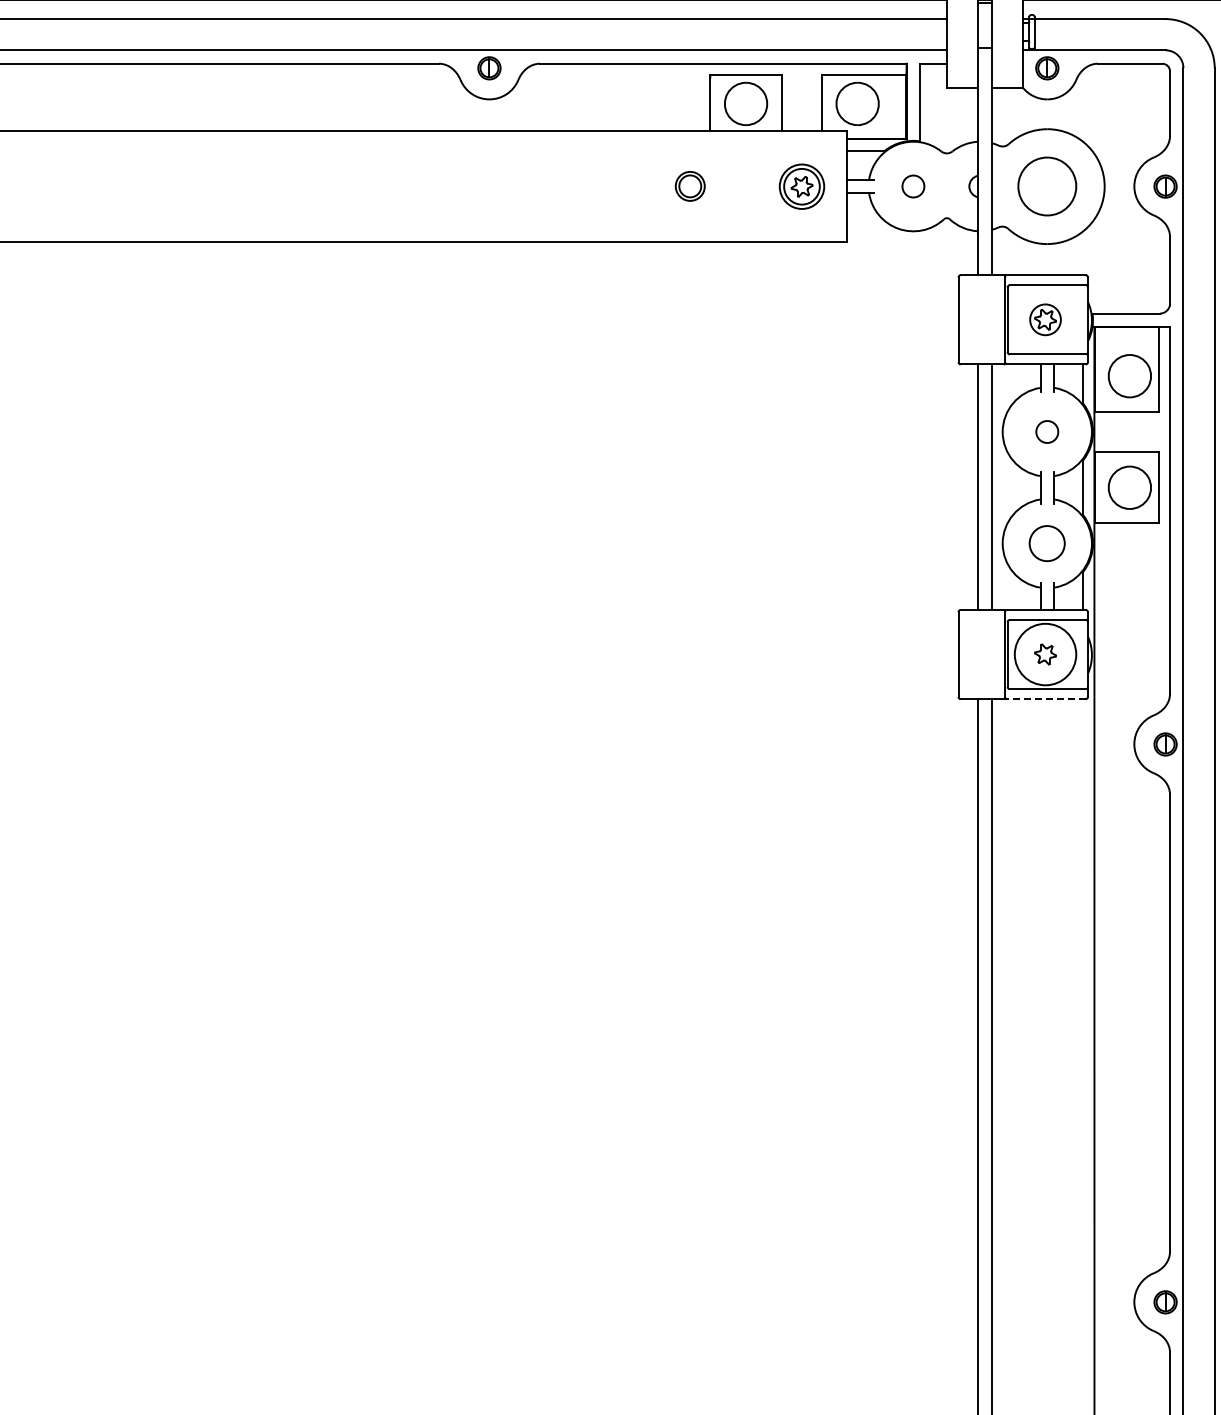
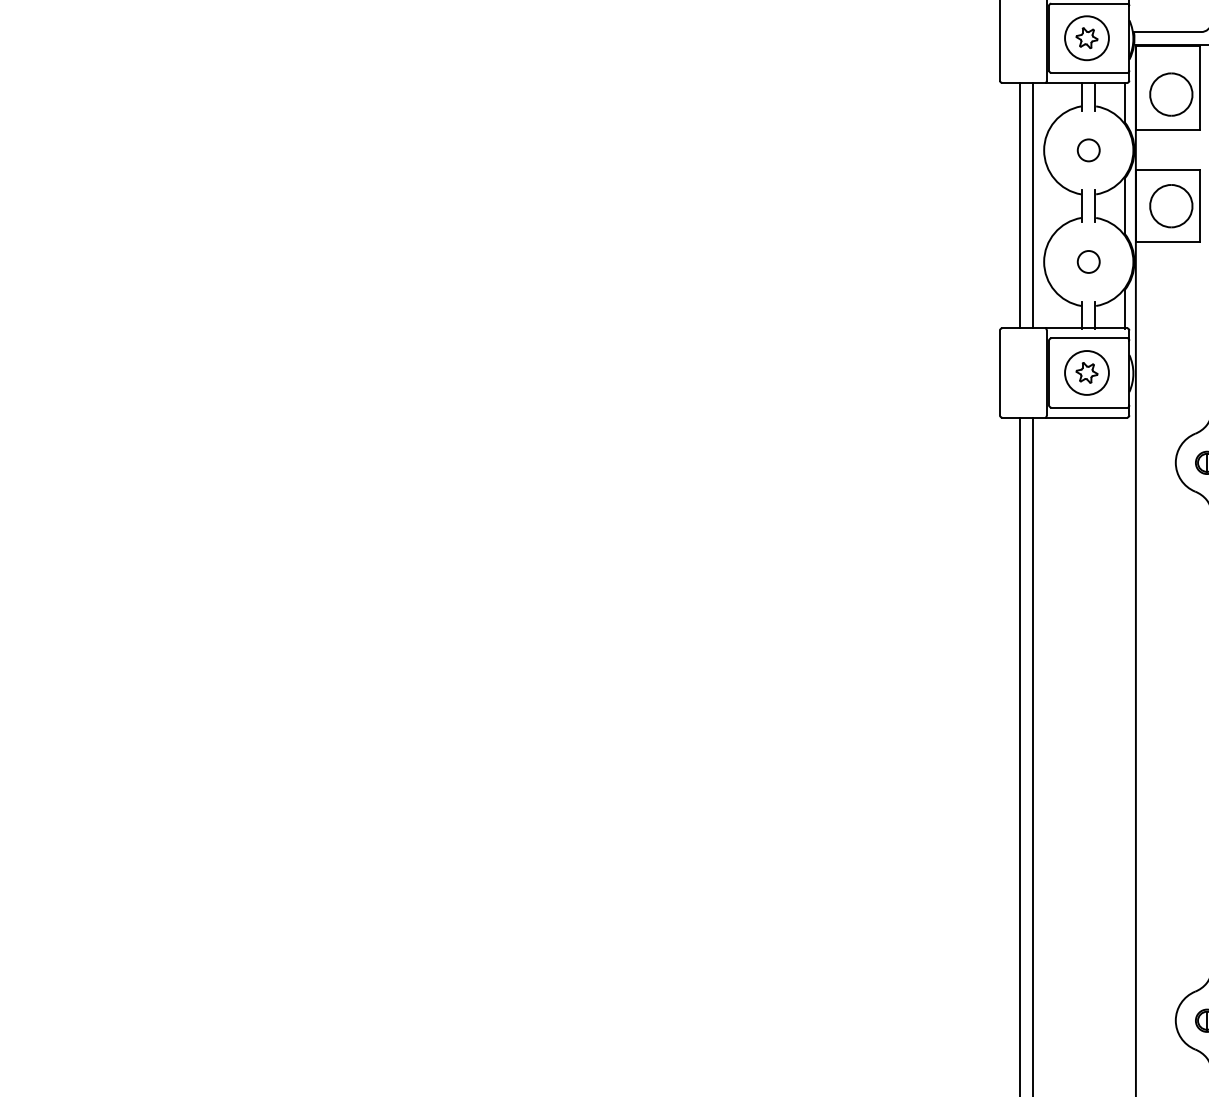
circle: (1045, 319) -> (1086, 37), size x1.43
circle: (1047, 543) -> (1088, 261), size x0.62
circle: (1045, 654) -> (1086, 372), size x0.71
line: (1044, 699) -> (1085, 417), dashed -> solid

